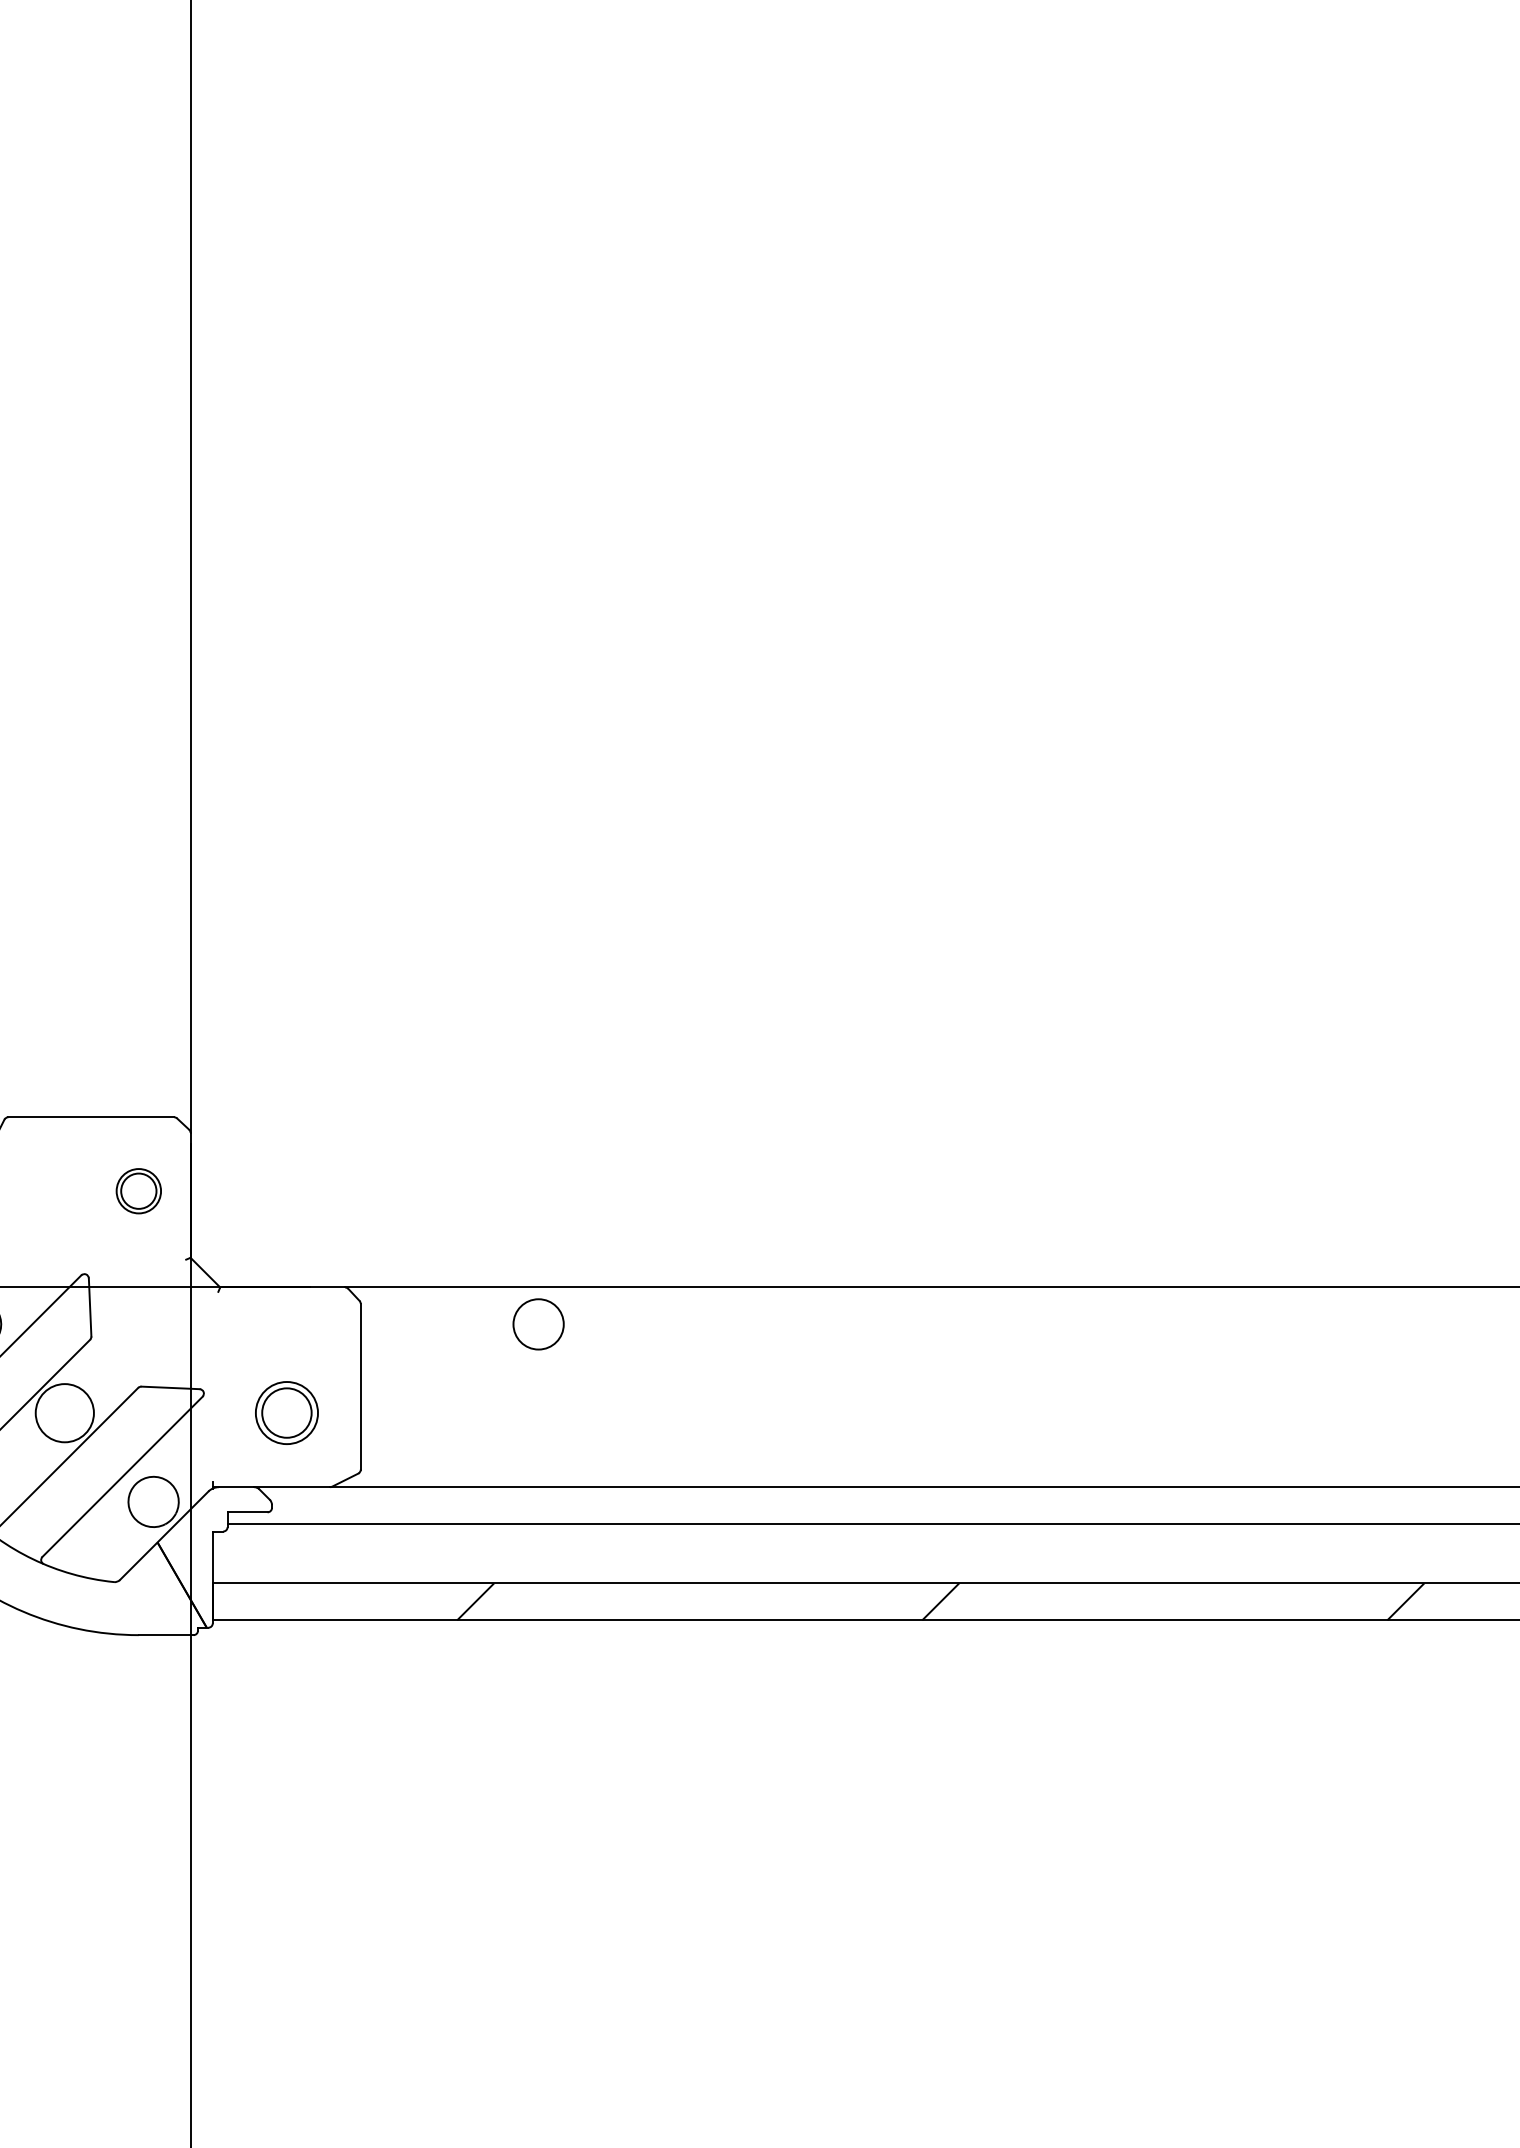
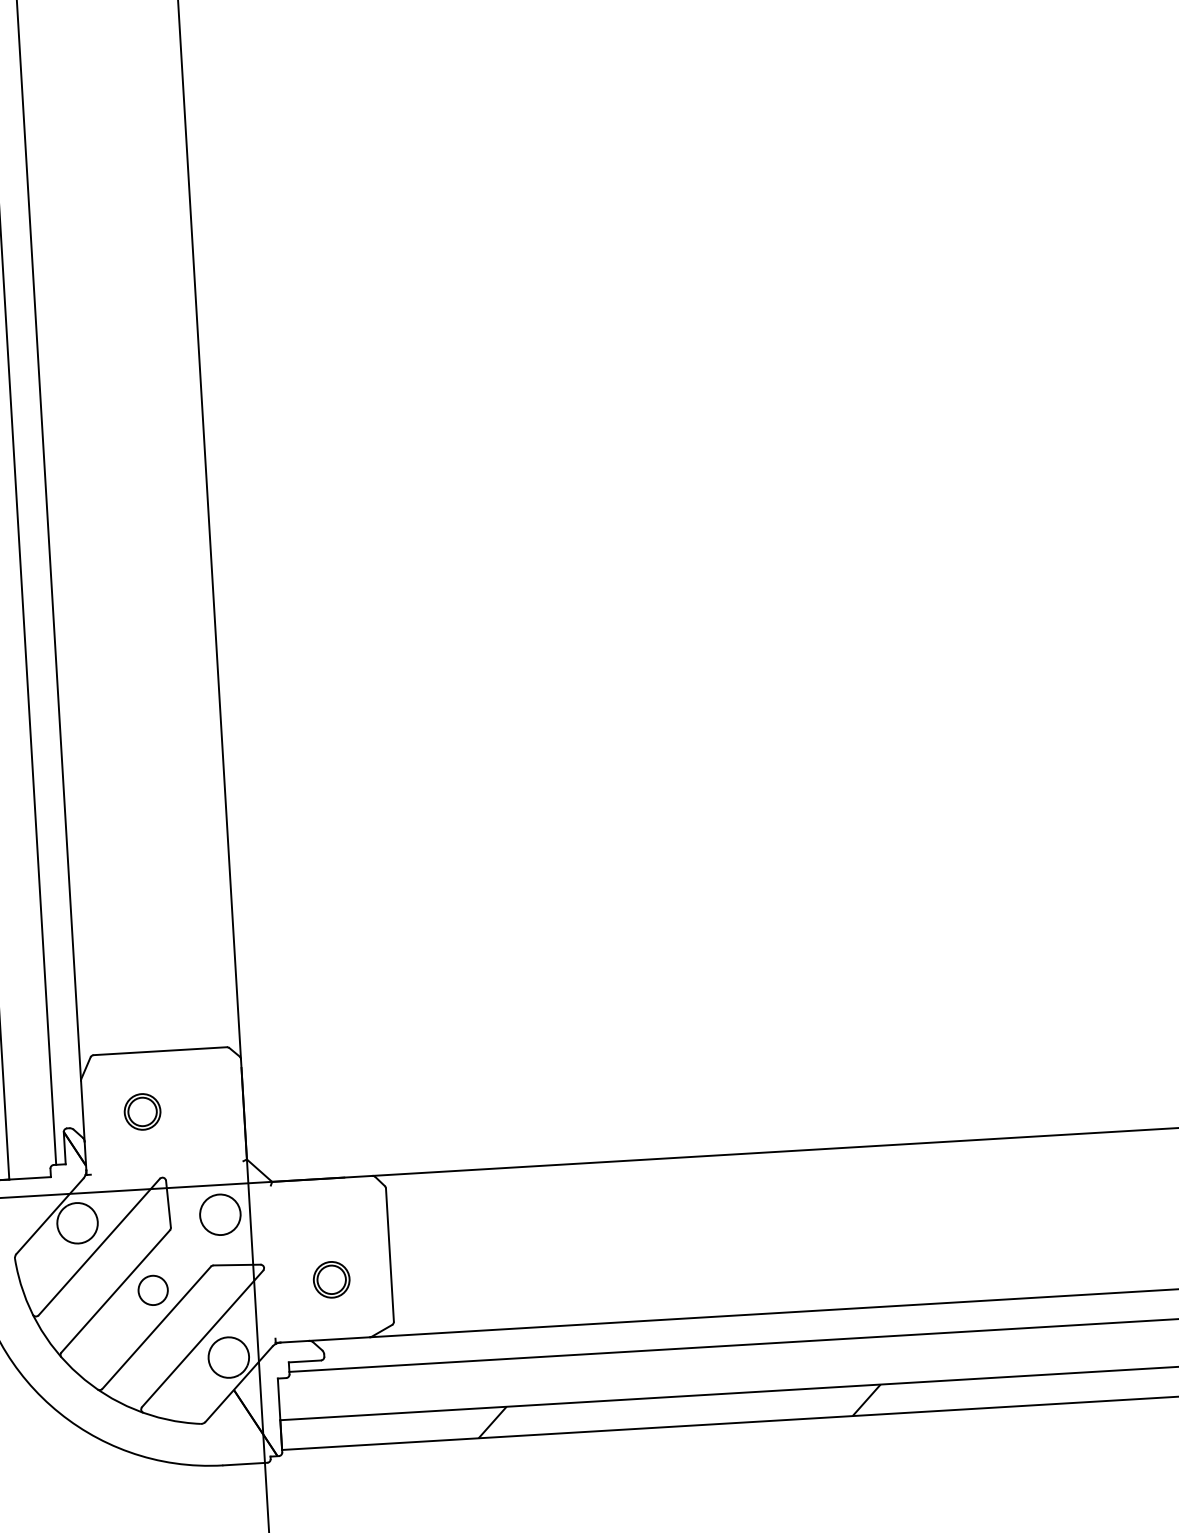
part: (138, 1191) -> (142, 1112), moved
circle: (538, 1324) -> (220, 1214), moved
circle: (64, 1413) -> (152, 1290), size x0.62
part: (286, 1413) -> (331, 1280), size x0.71

